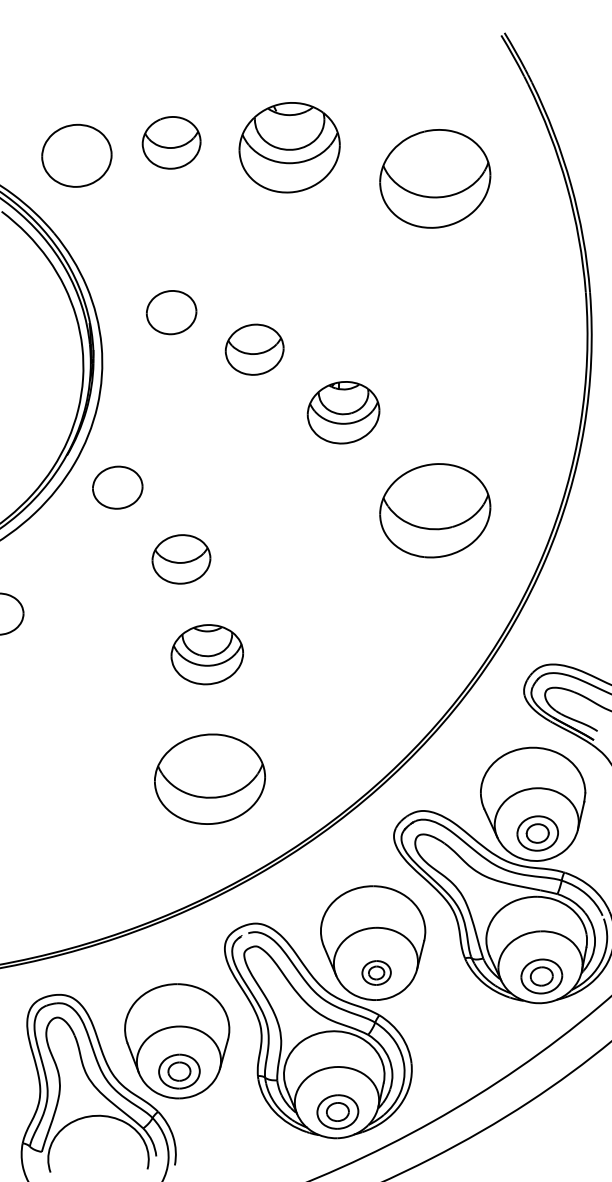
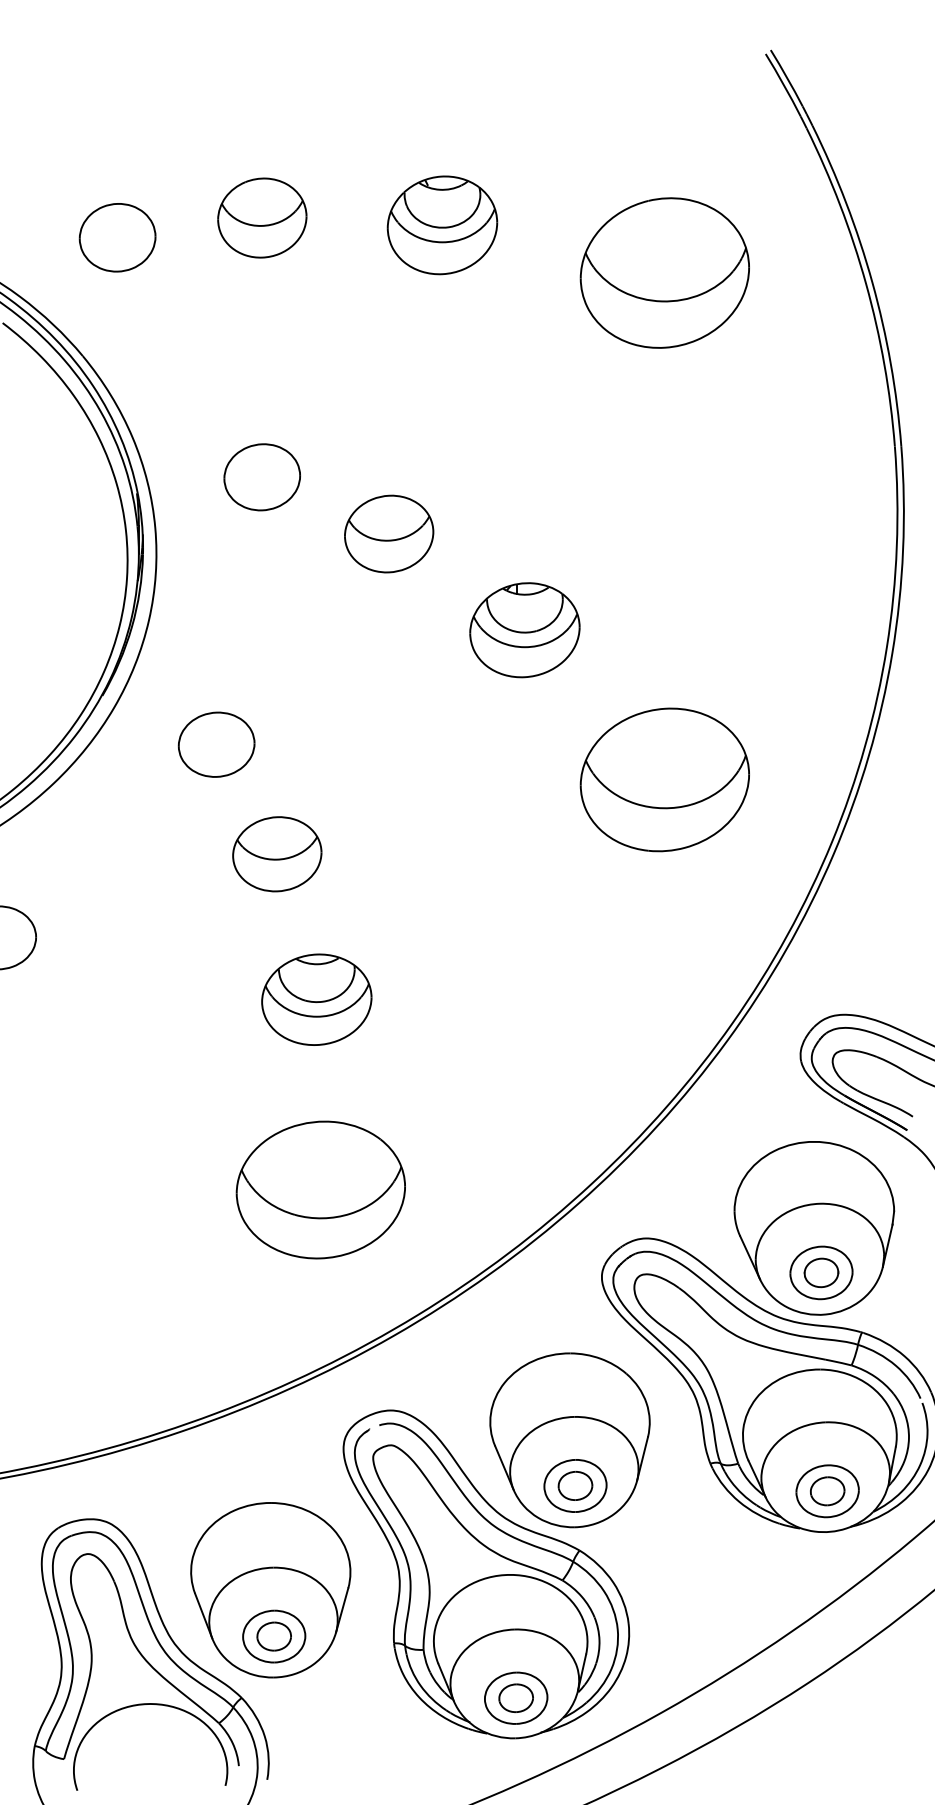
part: (289, 147) -> (442, 225), size x0.71
part: (76, 155) -> (116, 237), size x0.71
part: (117, 487) -> (216, 744), moved
part: (376, 972) -> (575, 1485), size x1.43

